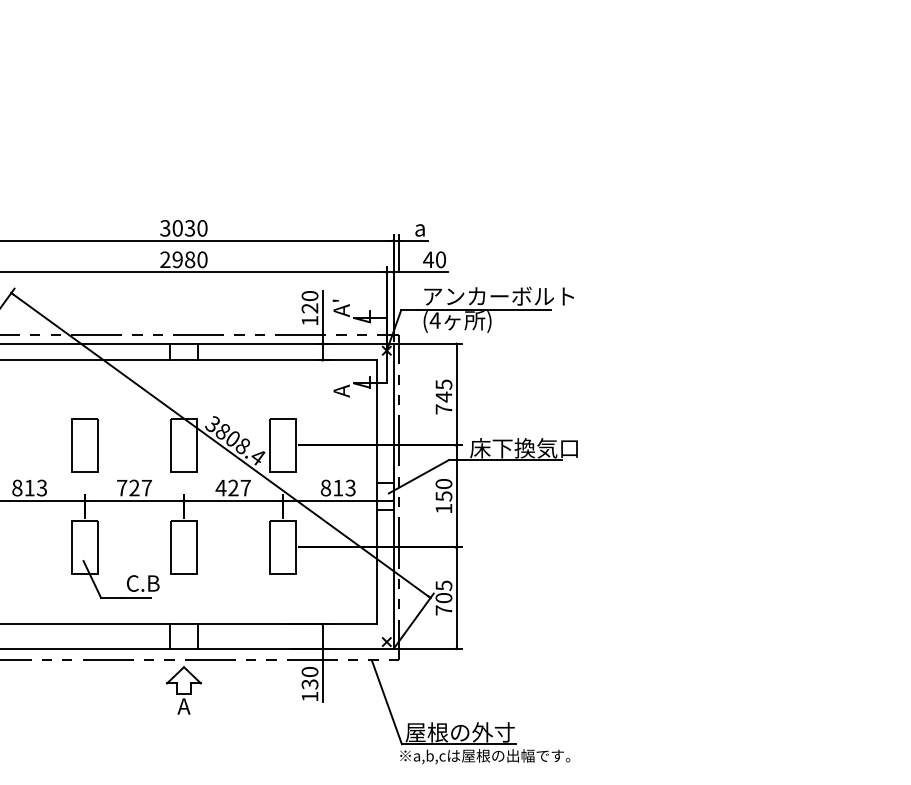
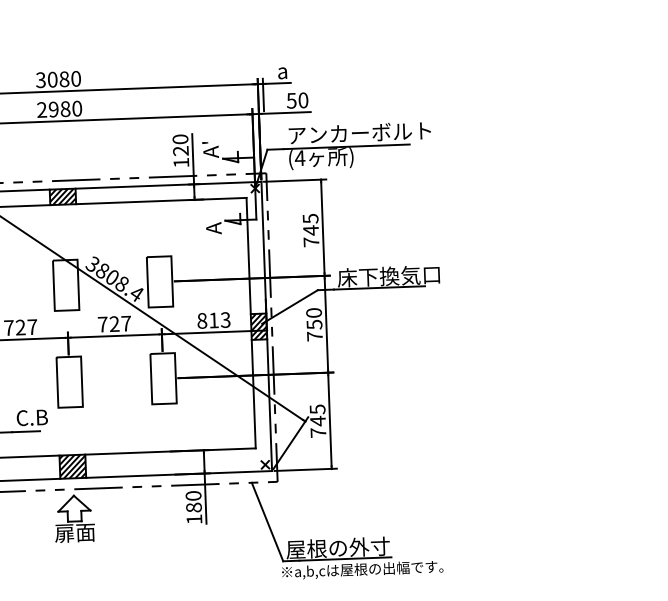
text: (189, 228) -> (63, 79), 3030 -> 3080
text: (428, 259) -> (291, 100), 40 -> 50
hatch: (183, 351) -> (62, 196), added
text: (220, 488) -> (102, 324), 427 -> 727
hatch: (385, 496) -> (259, 326), added
text: (443, 508) -> (314, 336), 150 -> 750
text: (443, 597) -> (317, 420), 705 -> 745
hatch: (183, 636) -> (72, 466), added
text: (309, 684) -> (193, 507), 130 -> 180
text: (183, 706) -> (74, 533), A -> 扉面

